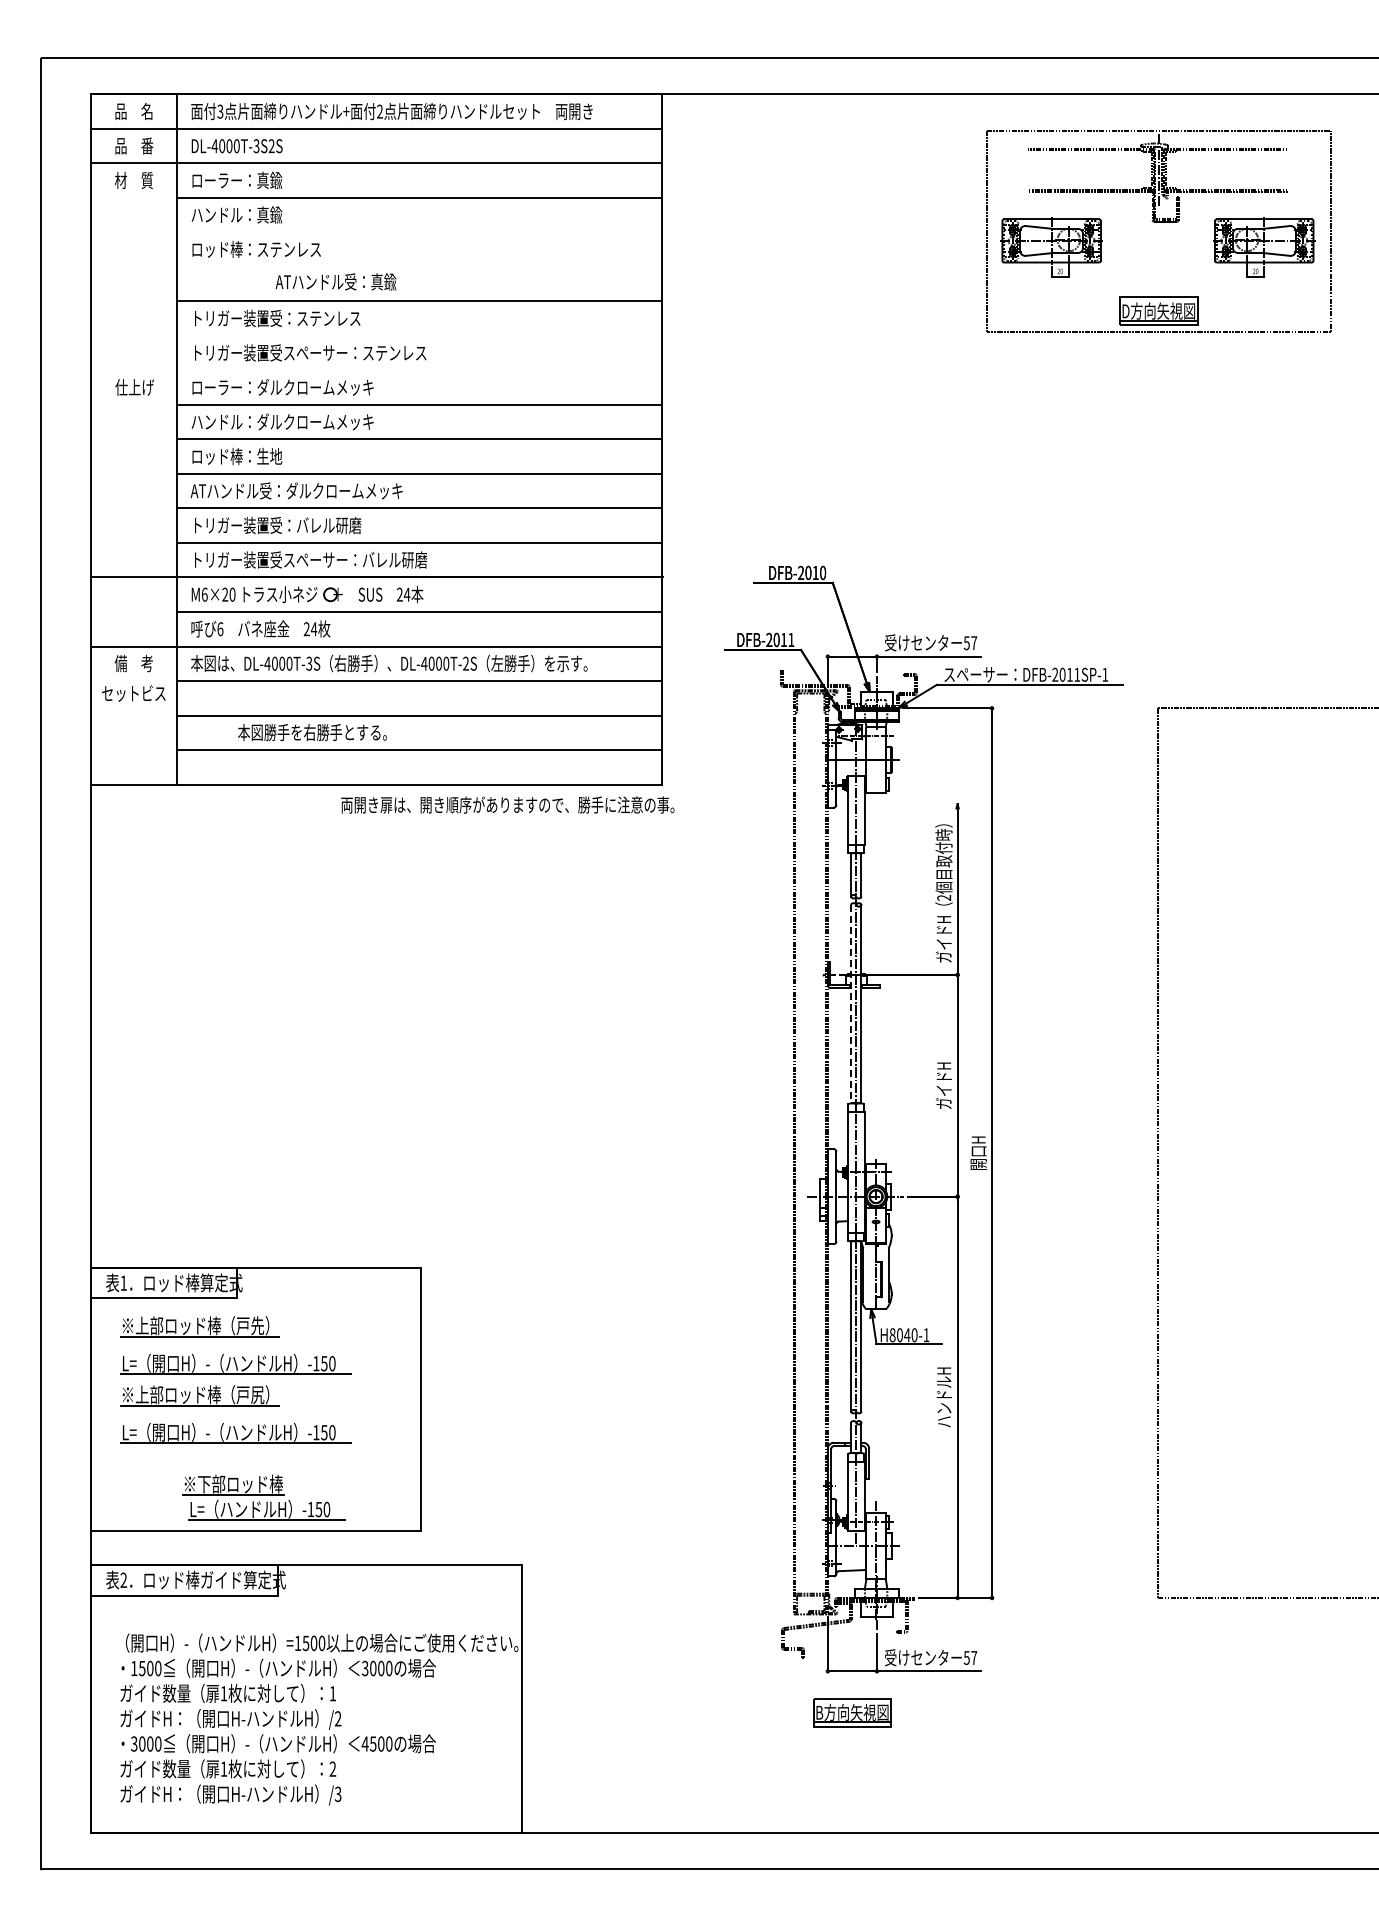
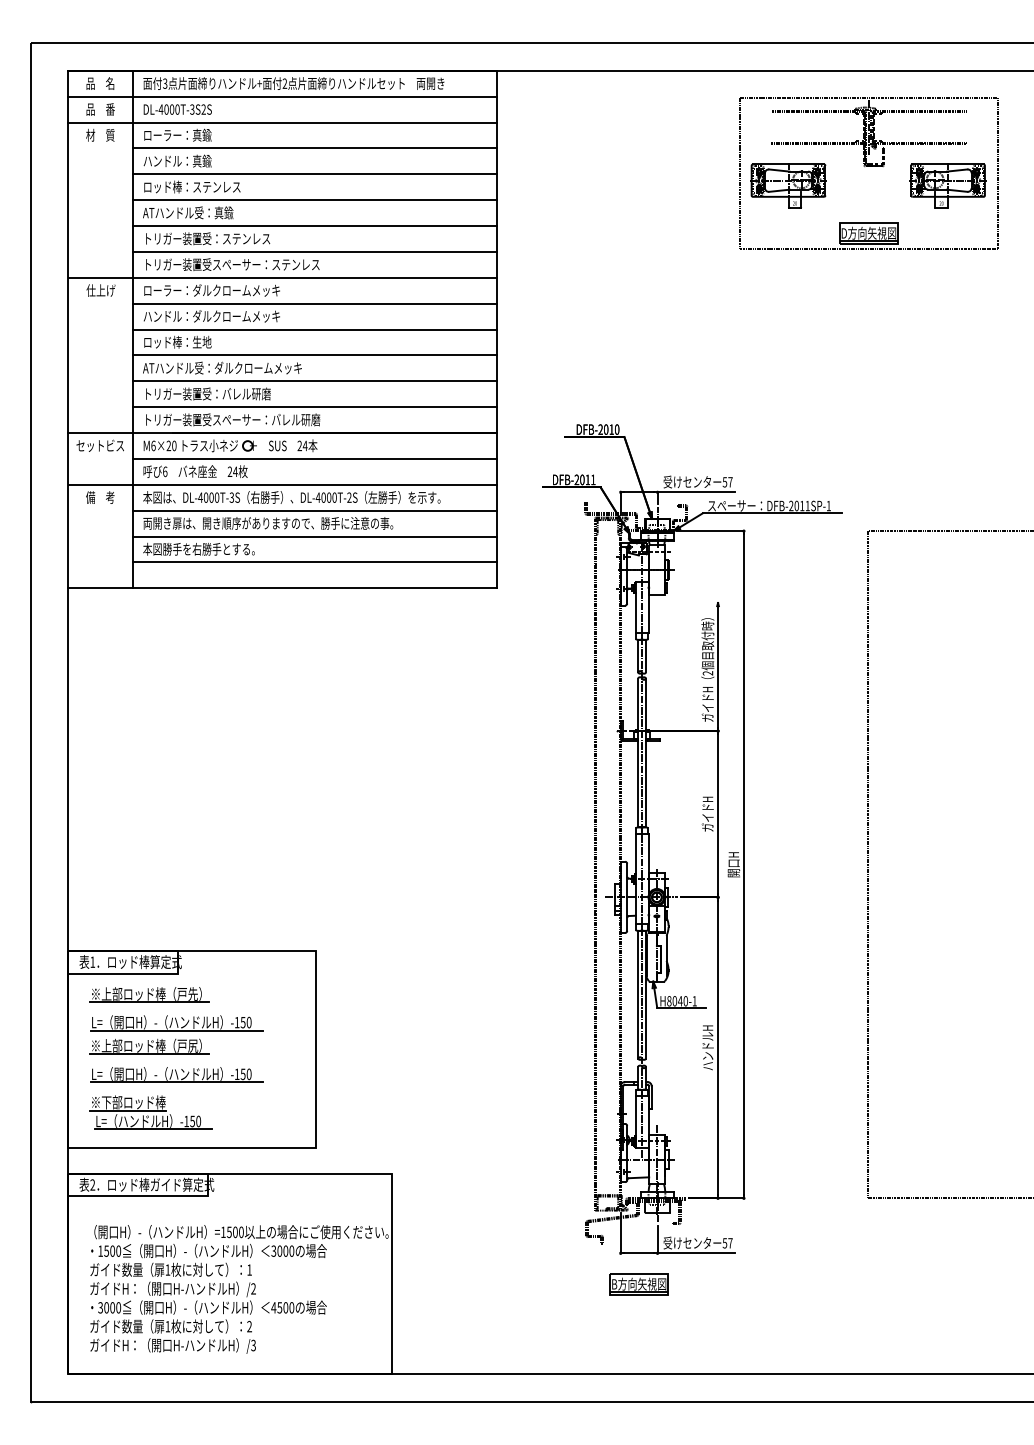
line: (419, 232) -> (314, 174), added
line: (419, 266) -> (314, 199), added
text: (335, 281) -> (187, 212), moved
line: (419, 335) -> (314, 251), added
line: (376, 370) -> (282, 277), added
text: (133, 693) -> (100, 445), moved
text: (312, 732) -> (199, 549), moved
text: (507, 804) -> (268, 523), moved
line: (851, 1004) -> (638, 753), dashed -> solid
part: (263, 1497) -> (151, 1112), moved

